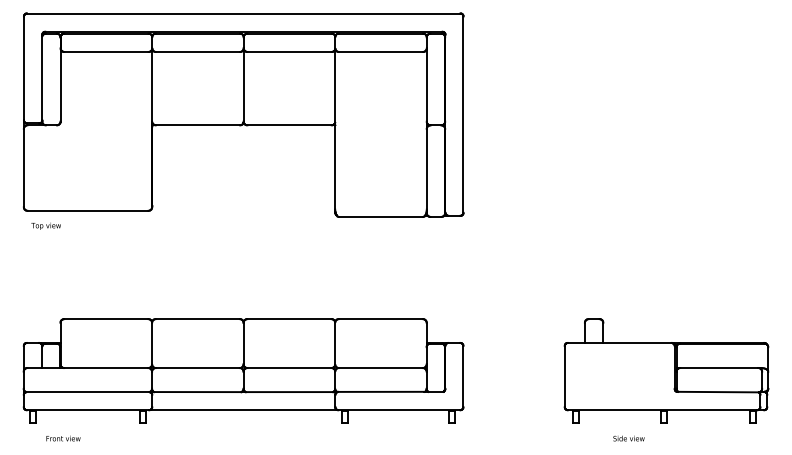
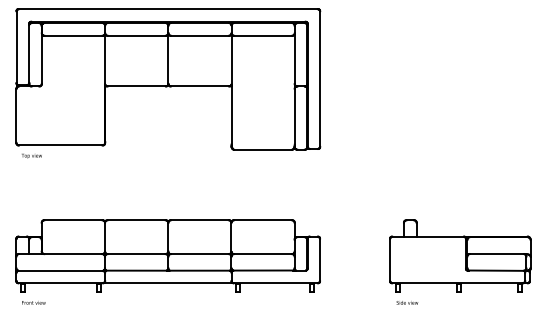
text: (63, 438) -> (33, 302), moved
text: (629, 438) -> (407, 302), moved

